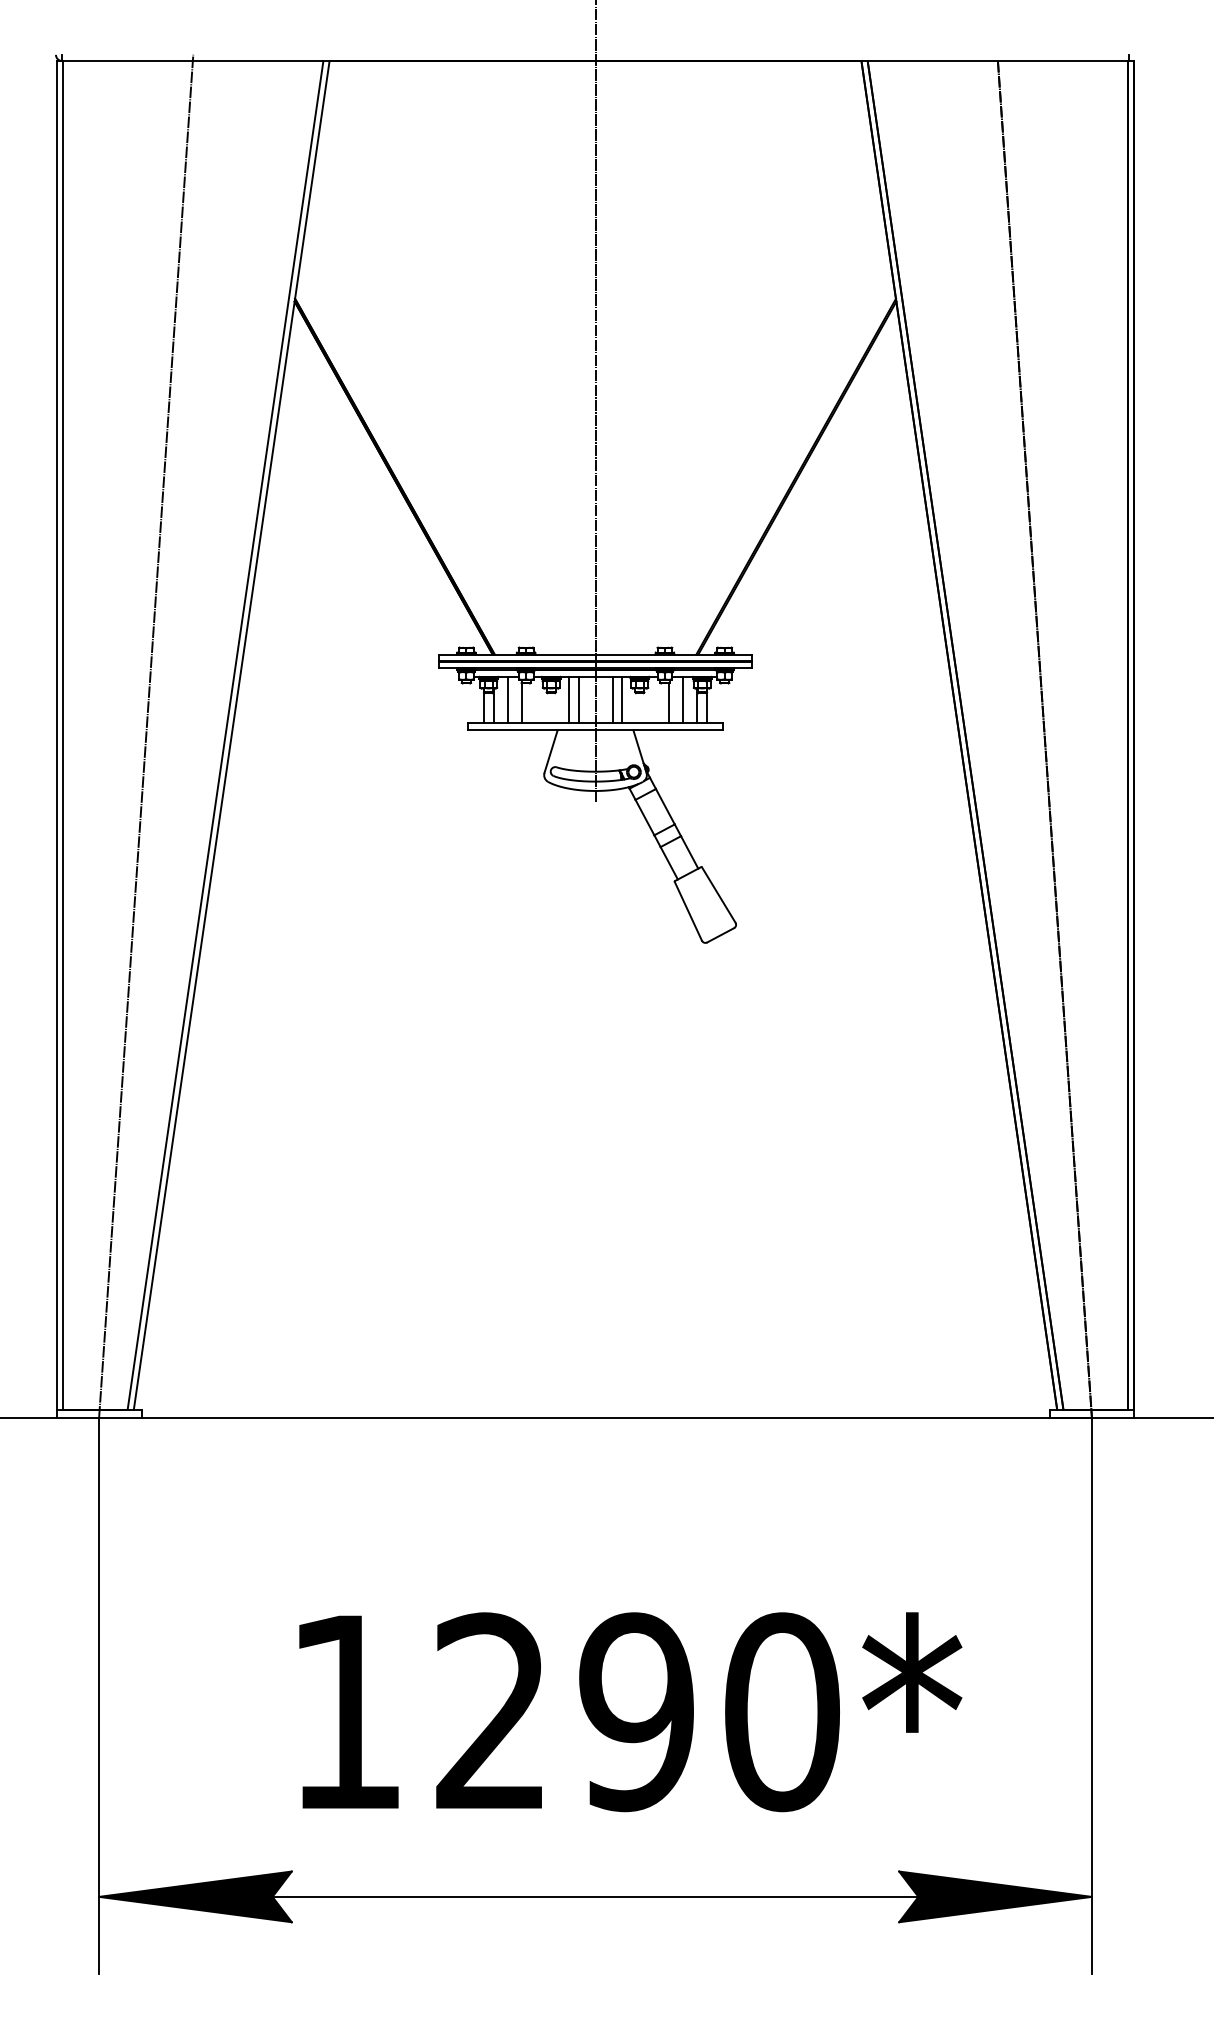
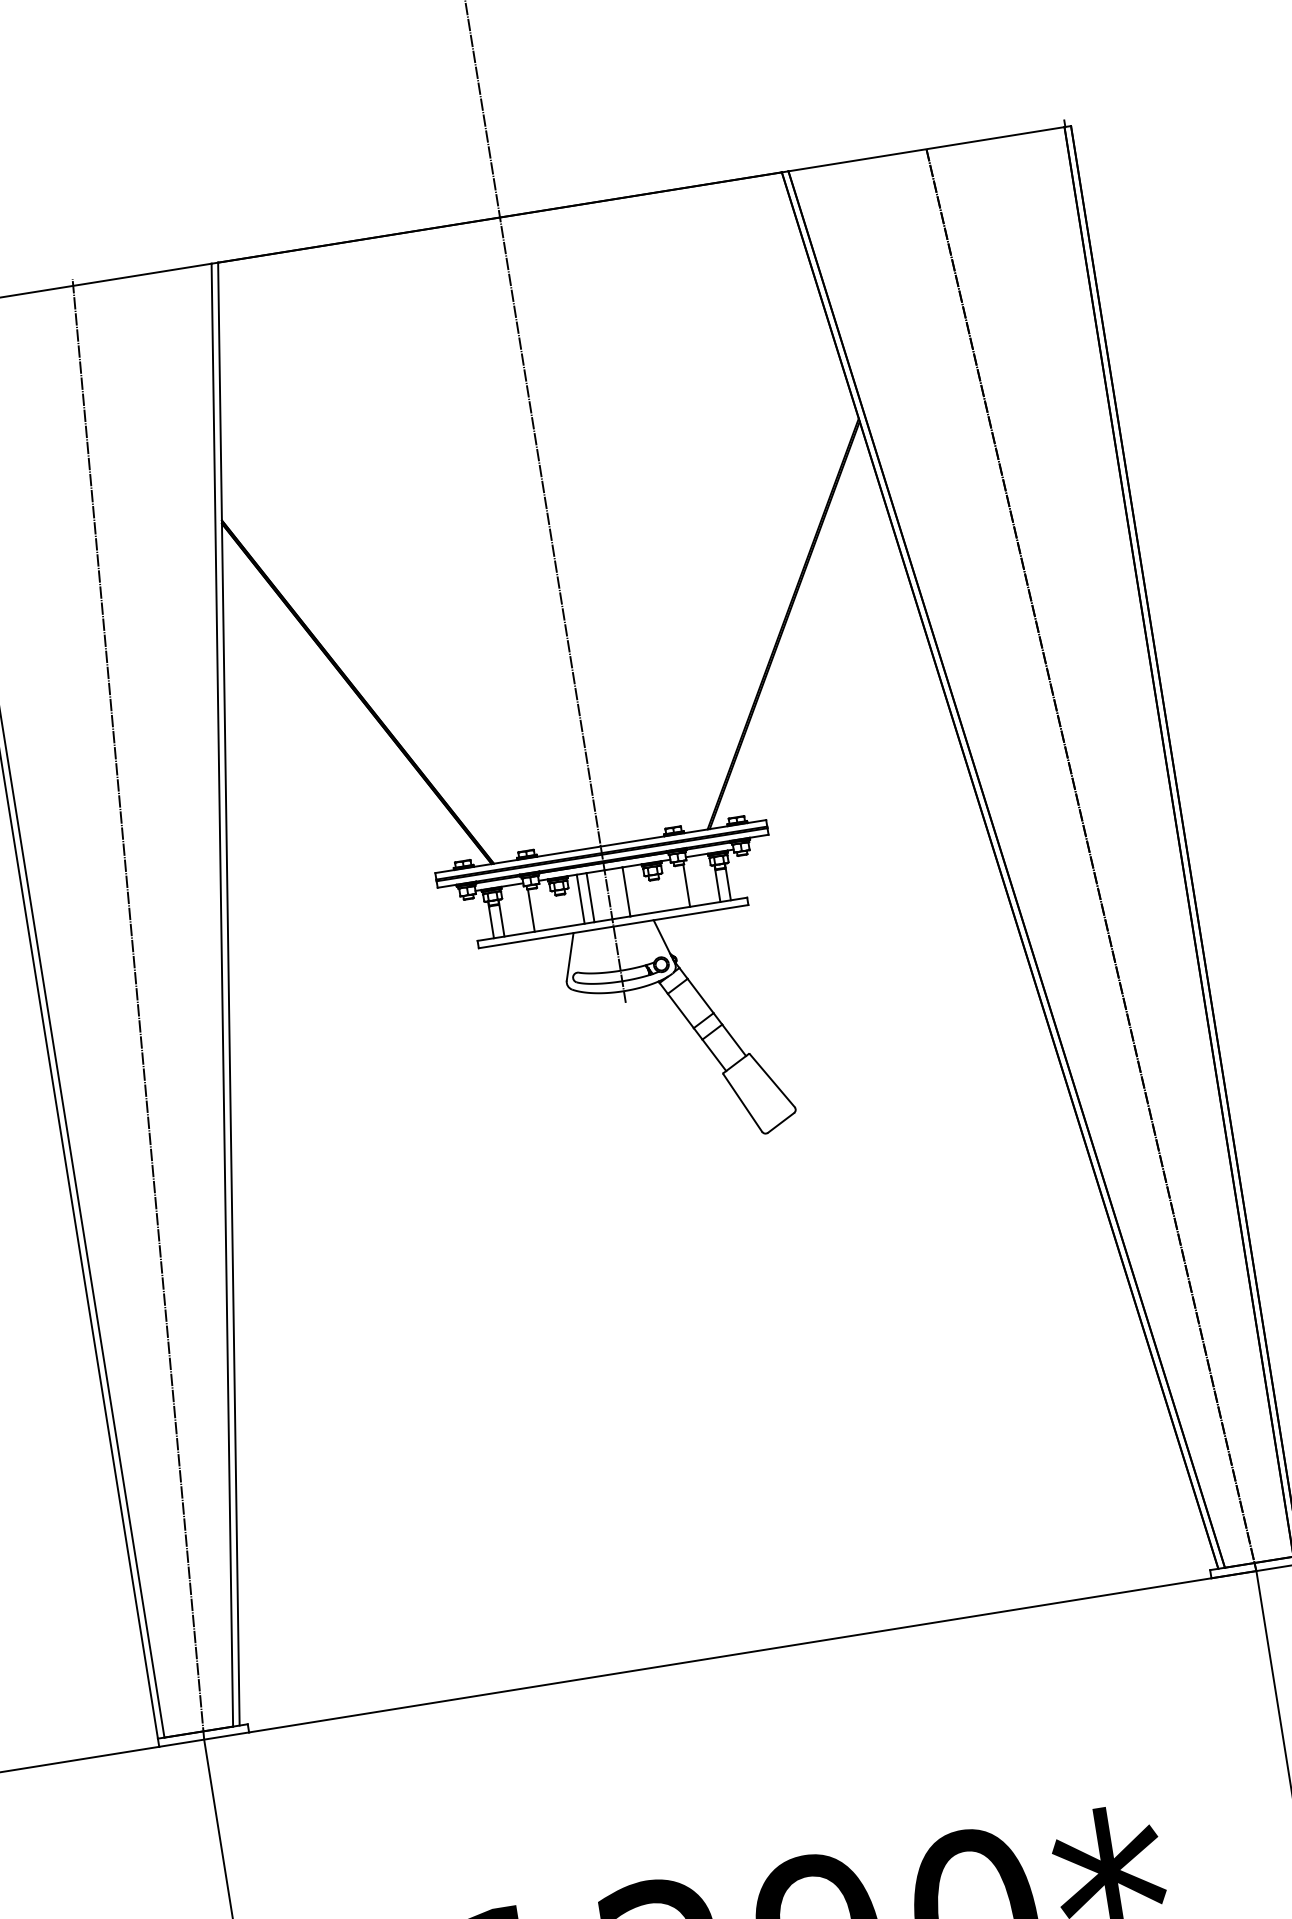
line: (508, 699) -> (516, 909), removed
line: (622, 699) -> (636, 889), removed
line: (682, 699) -> (700, 879), removed

